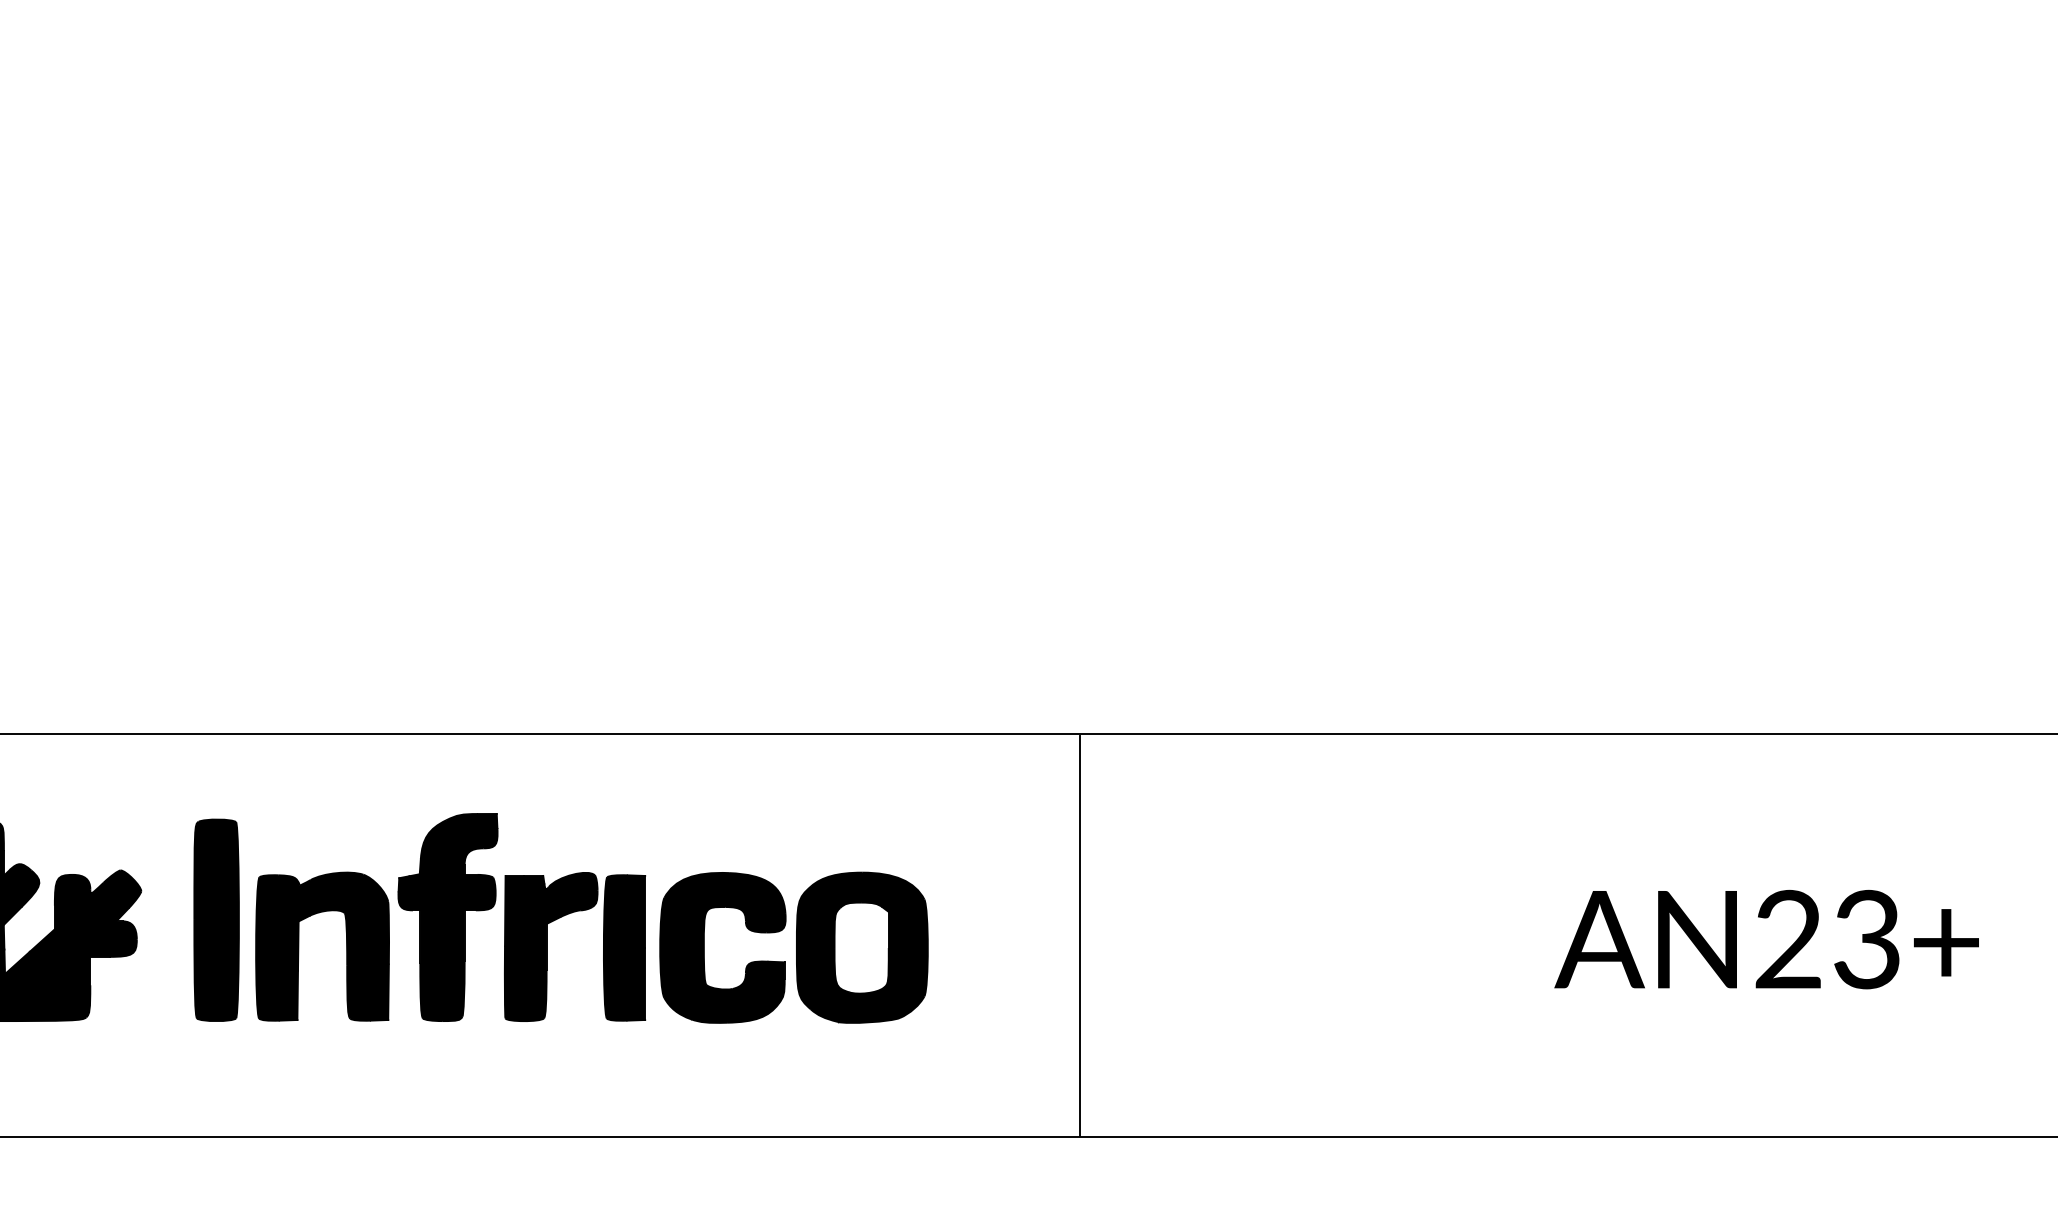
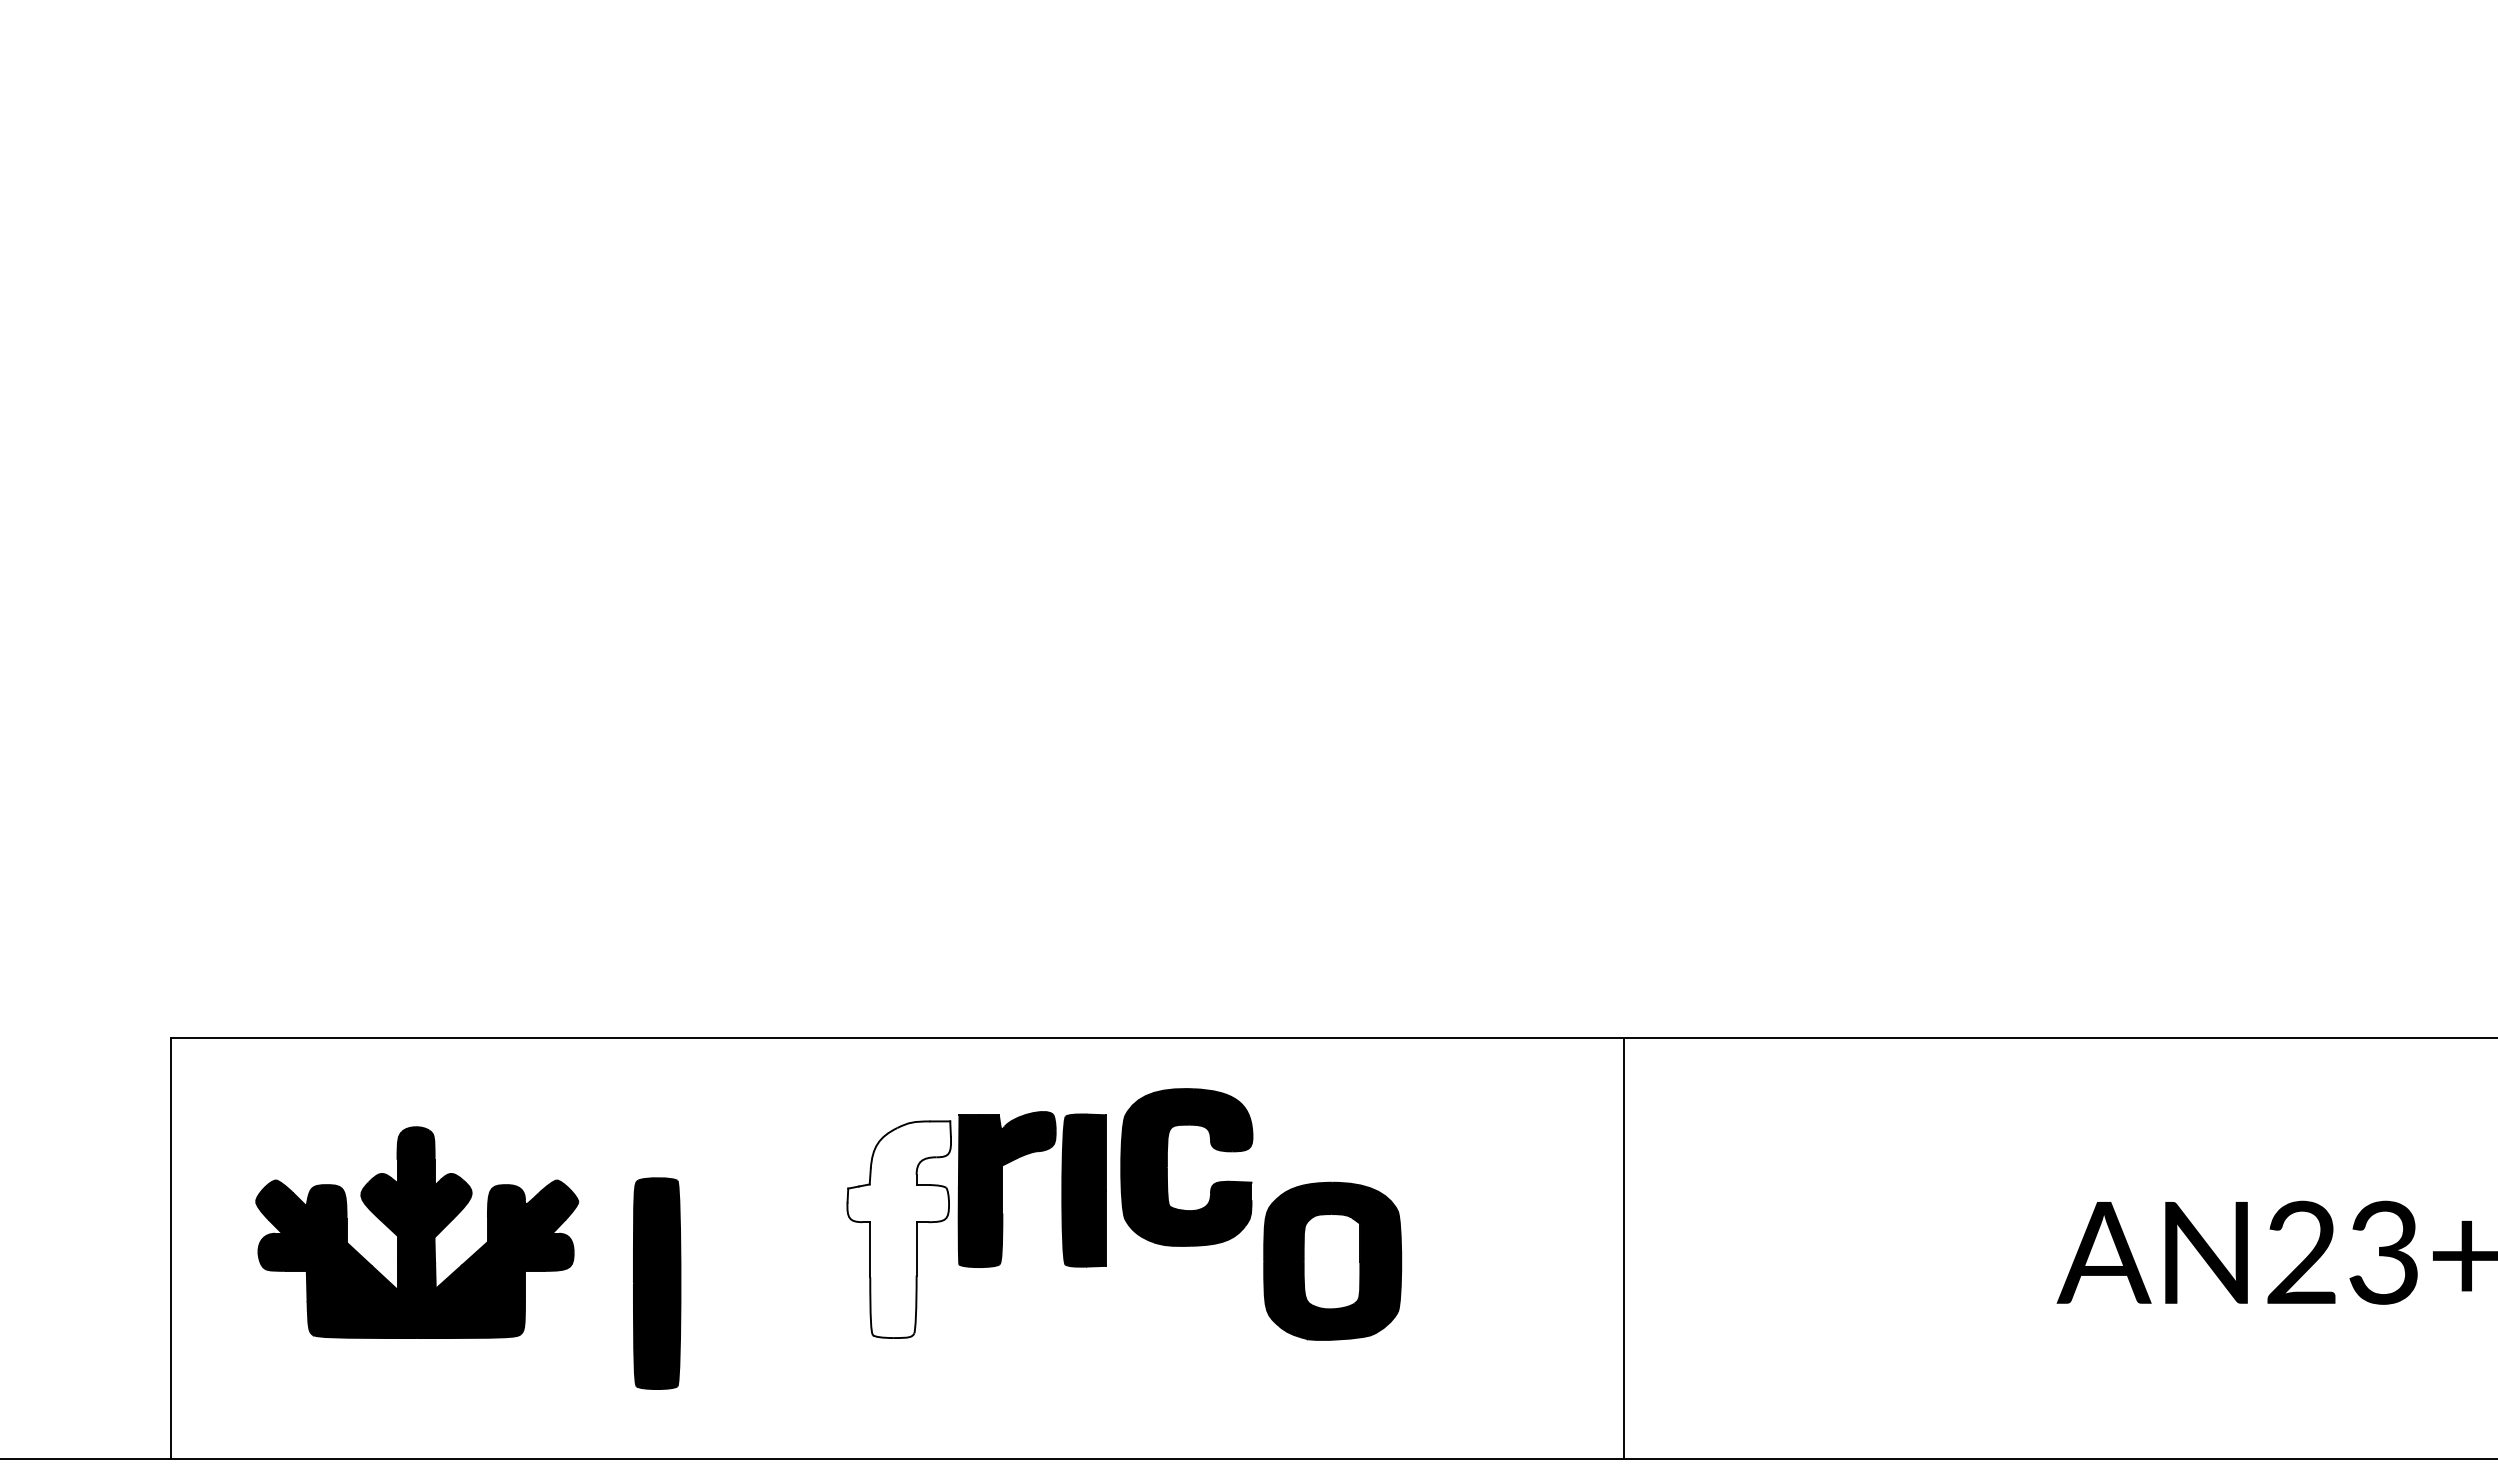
fill: (448, 917) -> (899, 1229), removed
part: (216, 920) -> (657, 1283), moved
line: (1080, 935) -> (1623, 1248), moved
part: (299, 945) -> (743, 1259), removed
part: (546, 946) -> (1002, 1189), moved
part: (704, 947) -> (1167, 1167), moved

